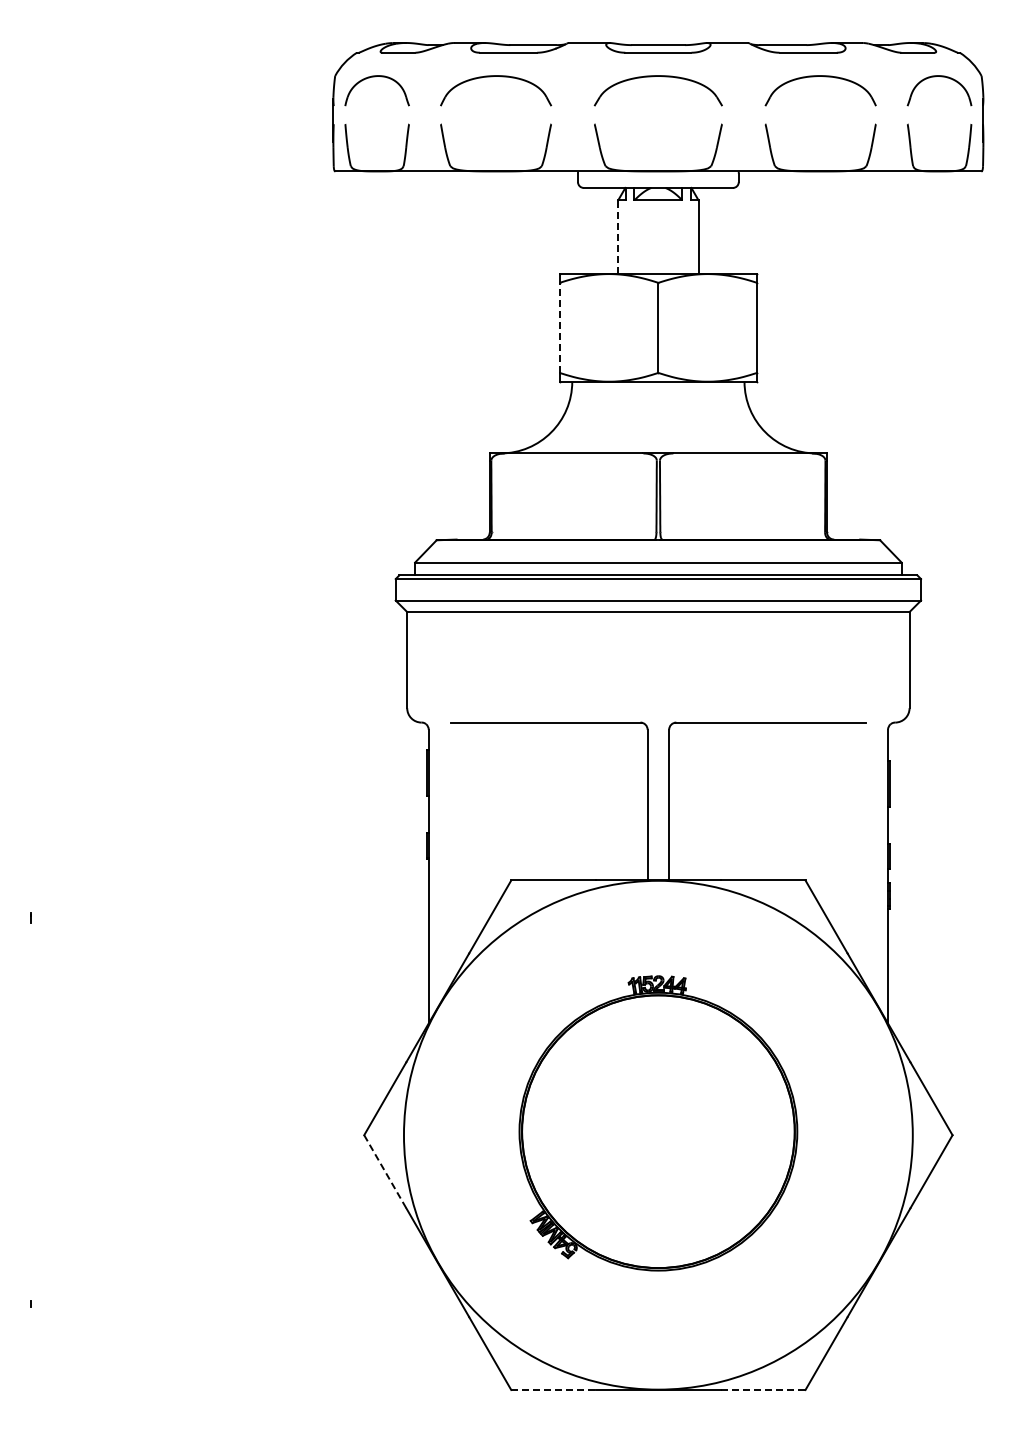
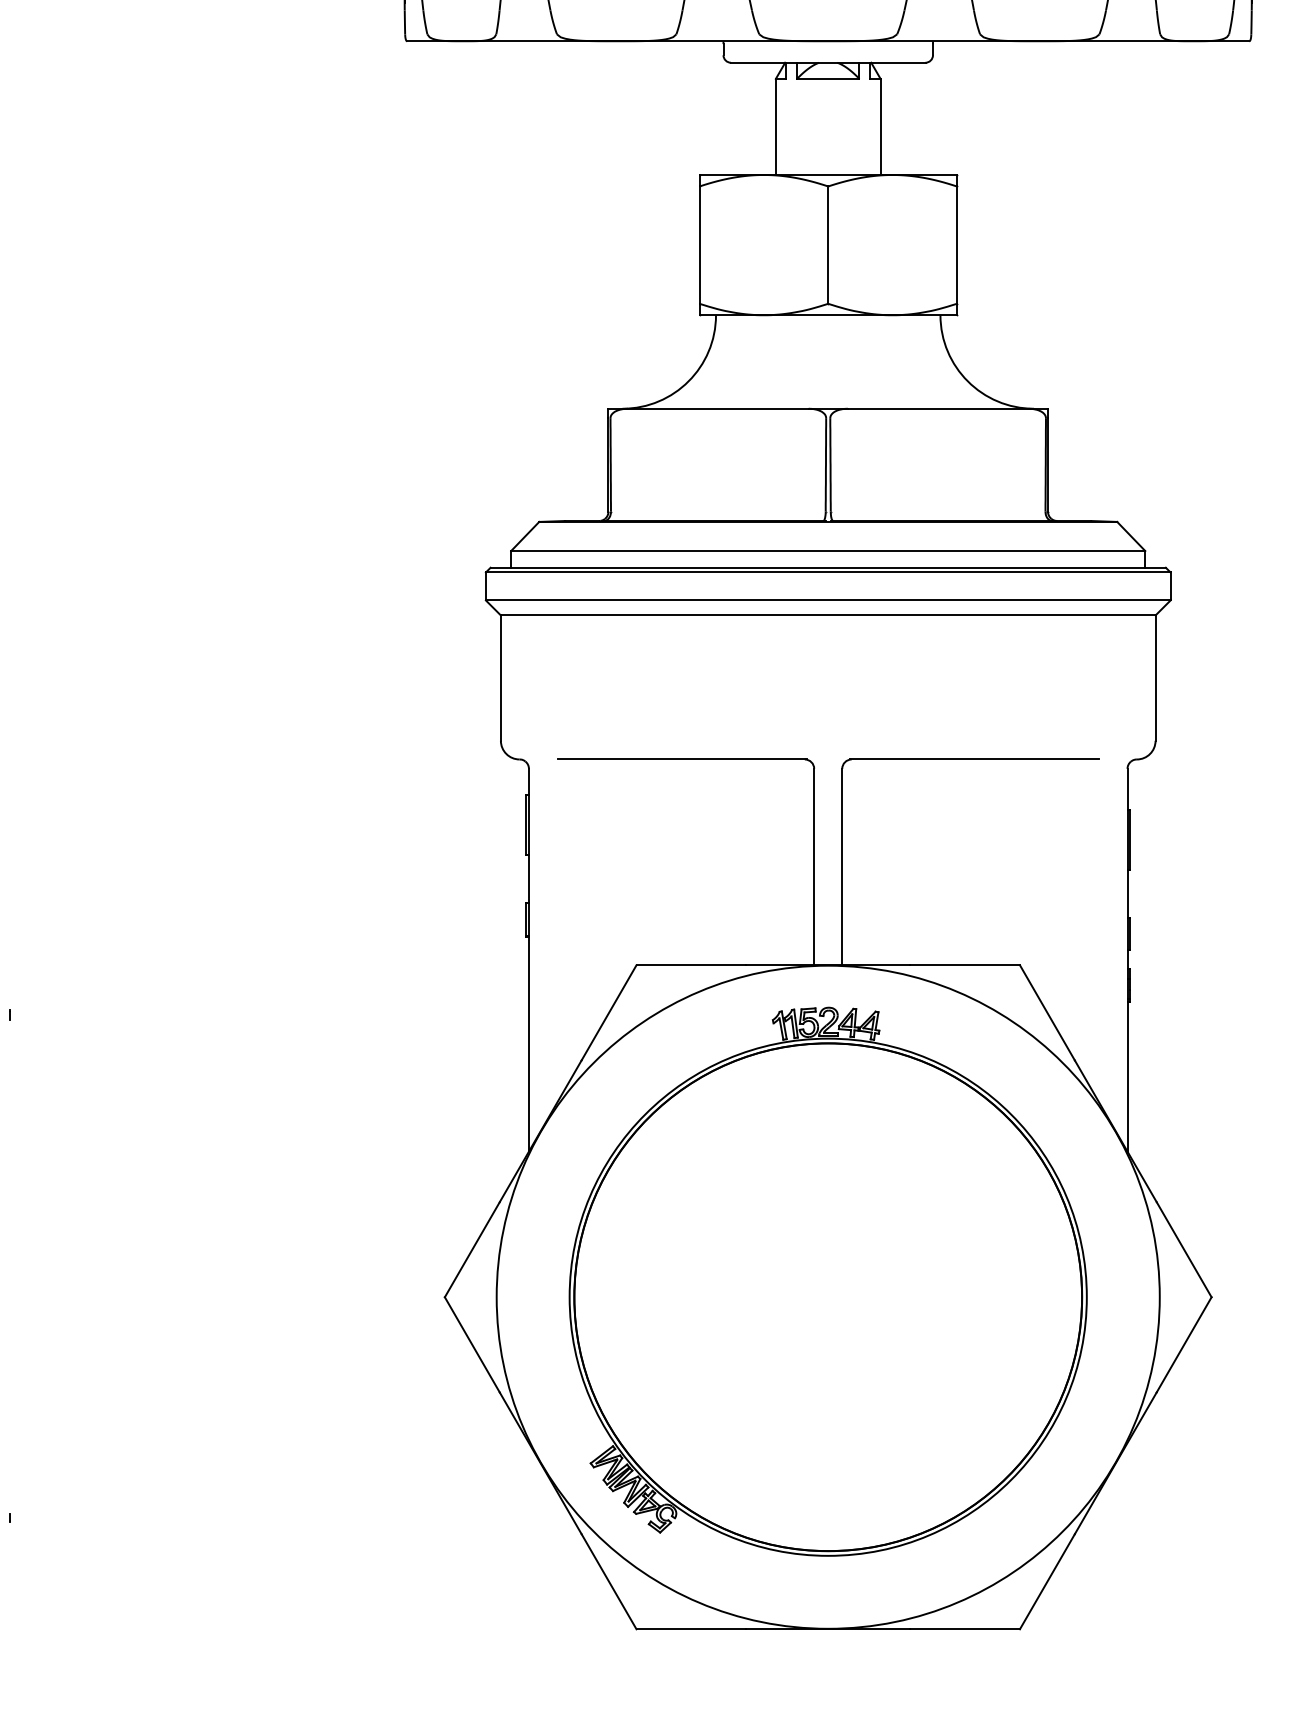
line: (618, 237) -> (776, 127), dashed -> solid
line: (559, 327) -> (699, 244), dashed -> solid
part: (658, 1123) -> (828, 1281), size x1.43
line: (385, 1172) -> (472, 1345), dashed -> solid
line: (553, 1390) -> (691, 1629), dashed -> solid
line: (763, 1390) -> (965, 1629), dashed -> solid

